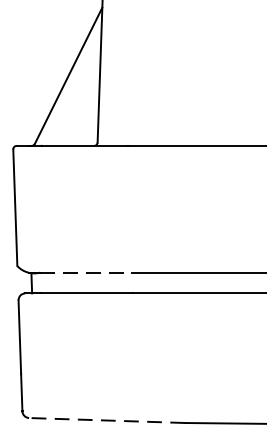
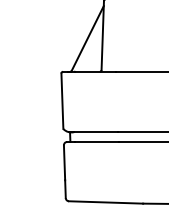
line: (86, 273) -> (96, 132), dashed -> solid
line: (105, 420) -> (105, 202), dashed -> solid

